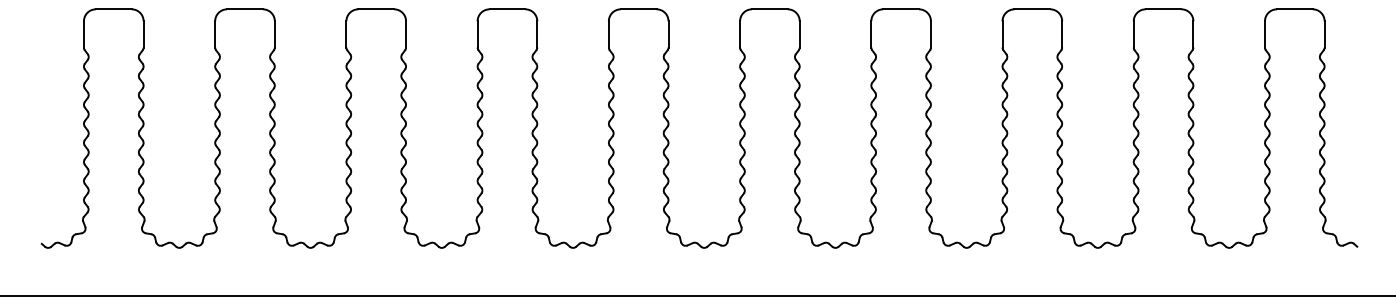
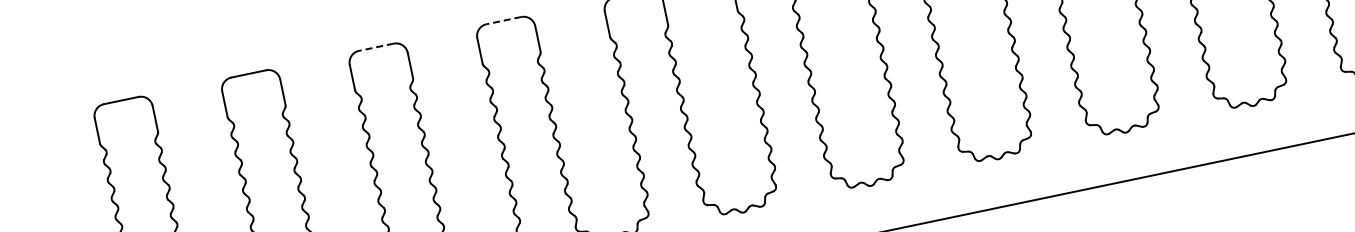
line: (376, 9) -> (376, 47), solid -> dashed
line: (507, 9) -> (503, 20), solid -> dashed

